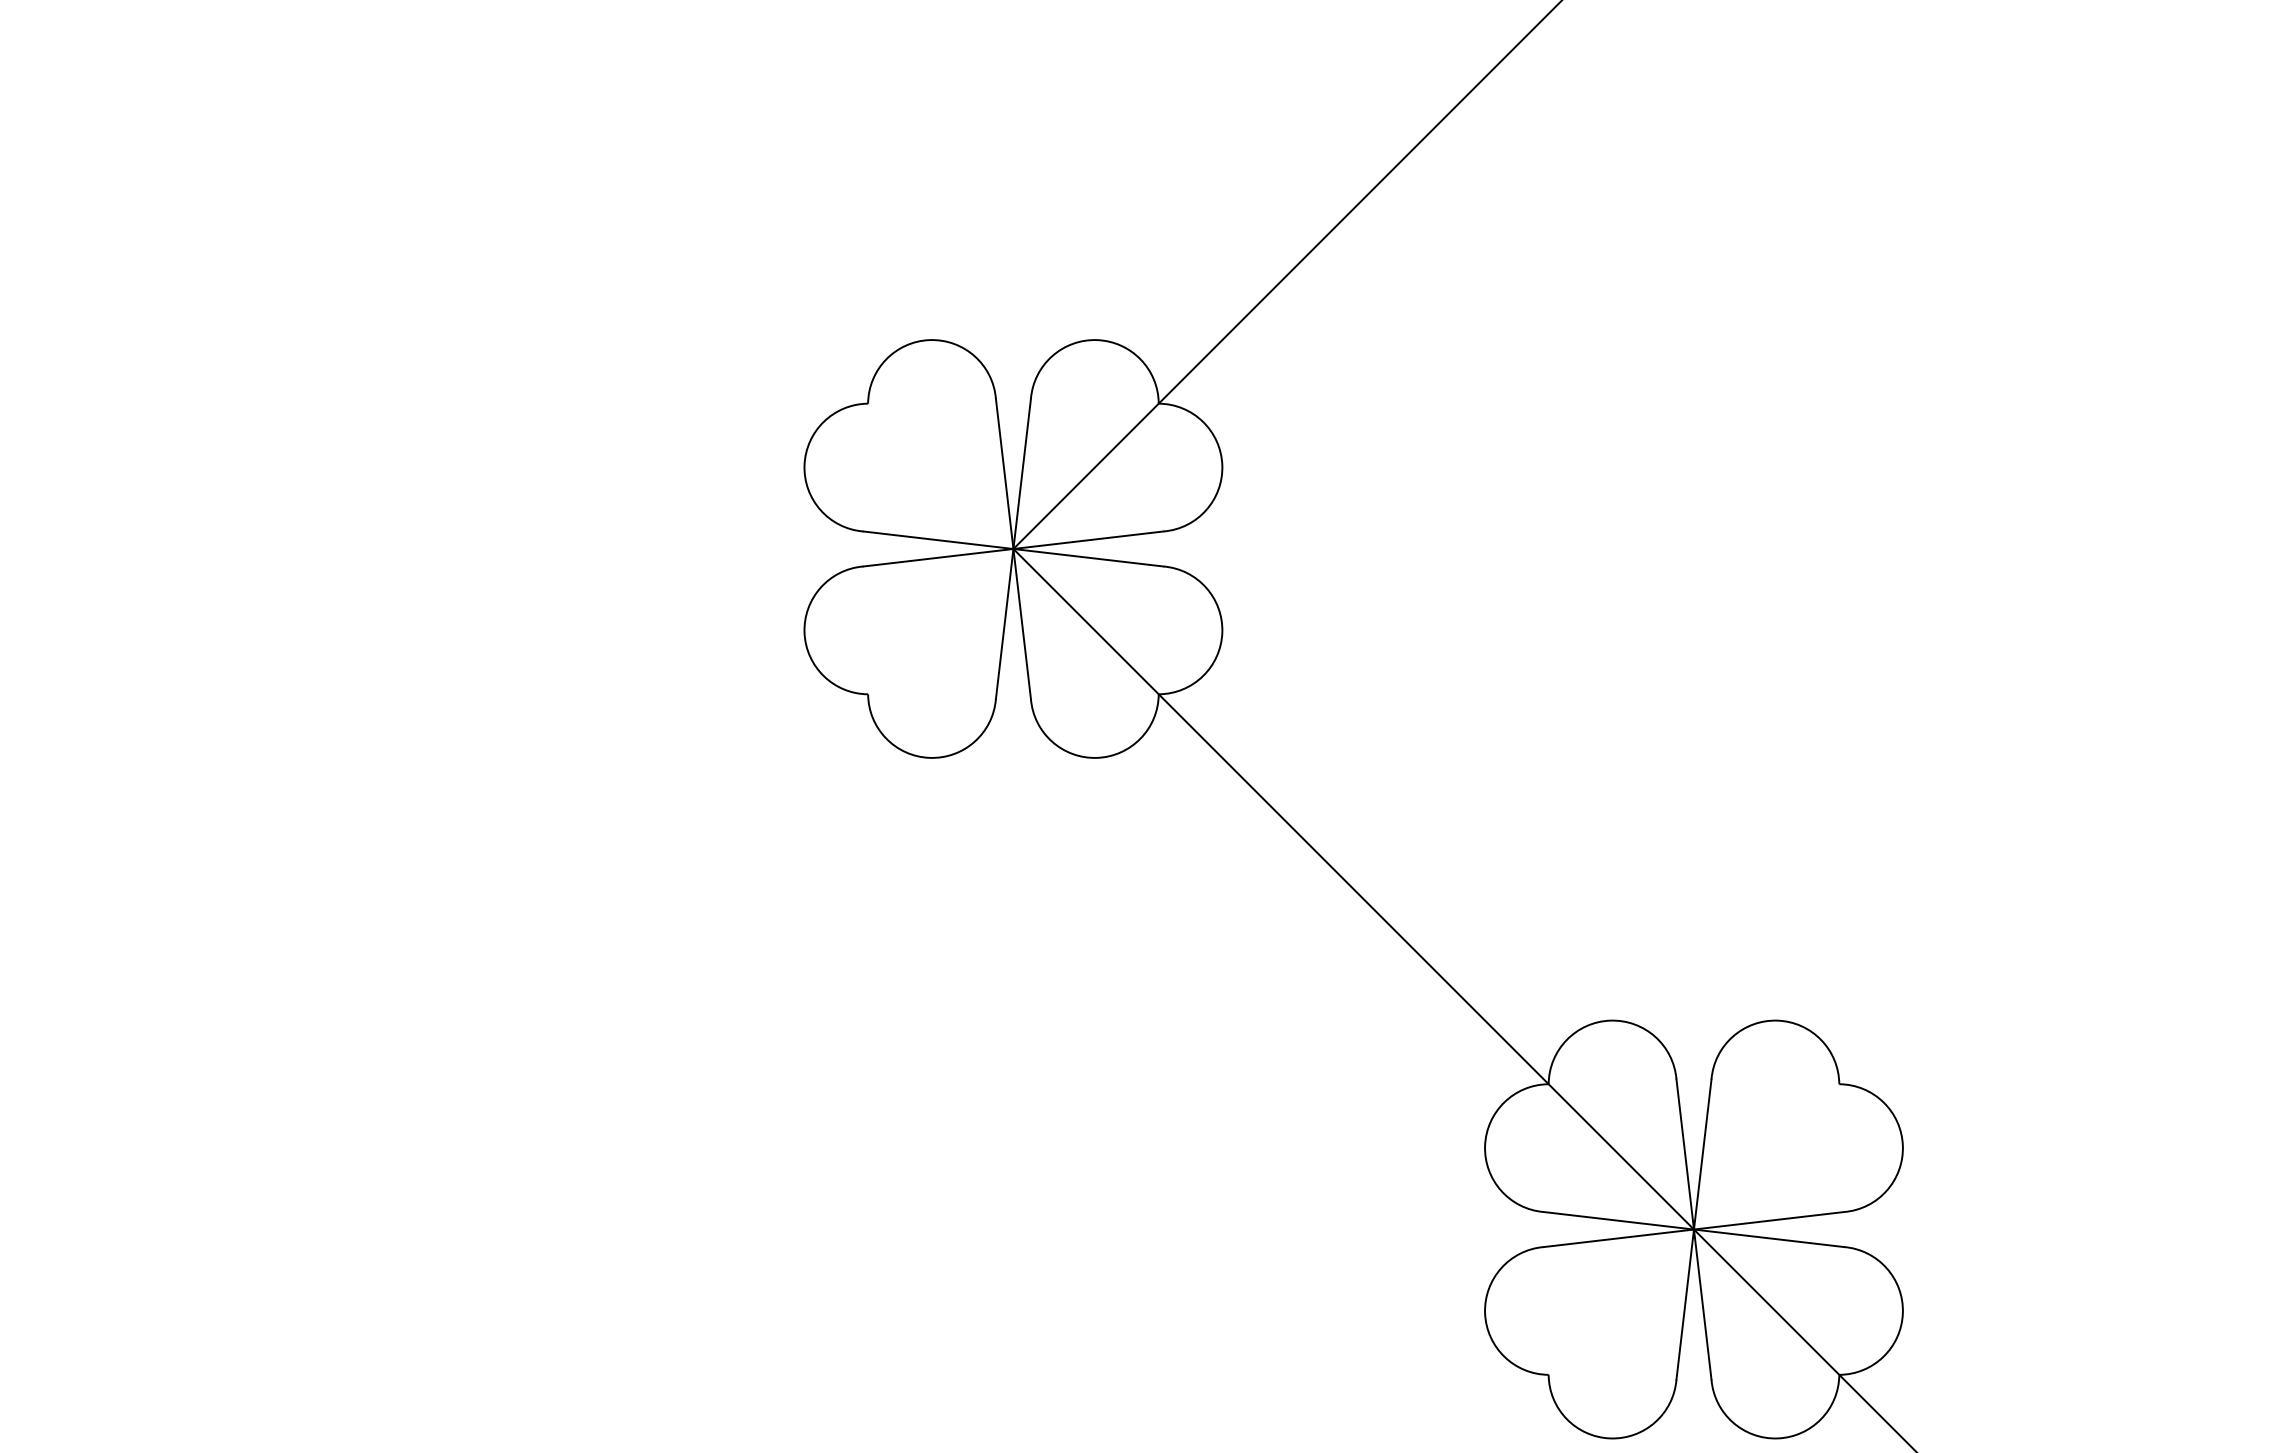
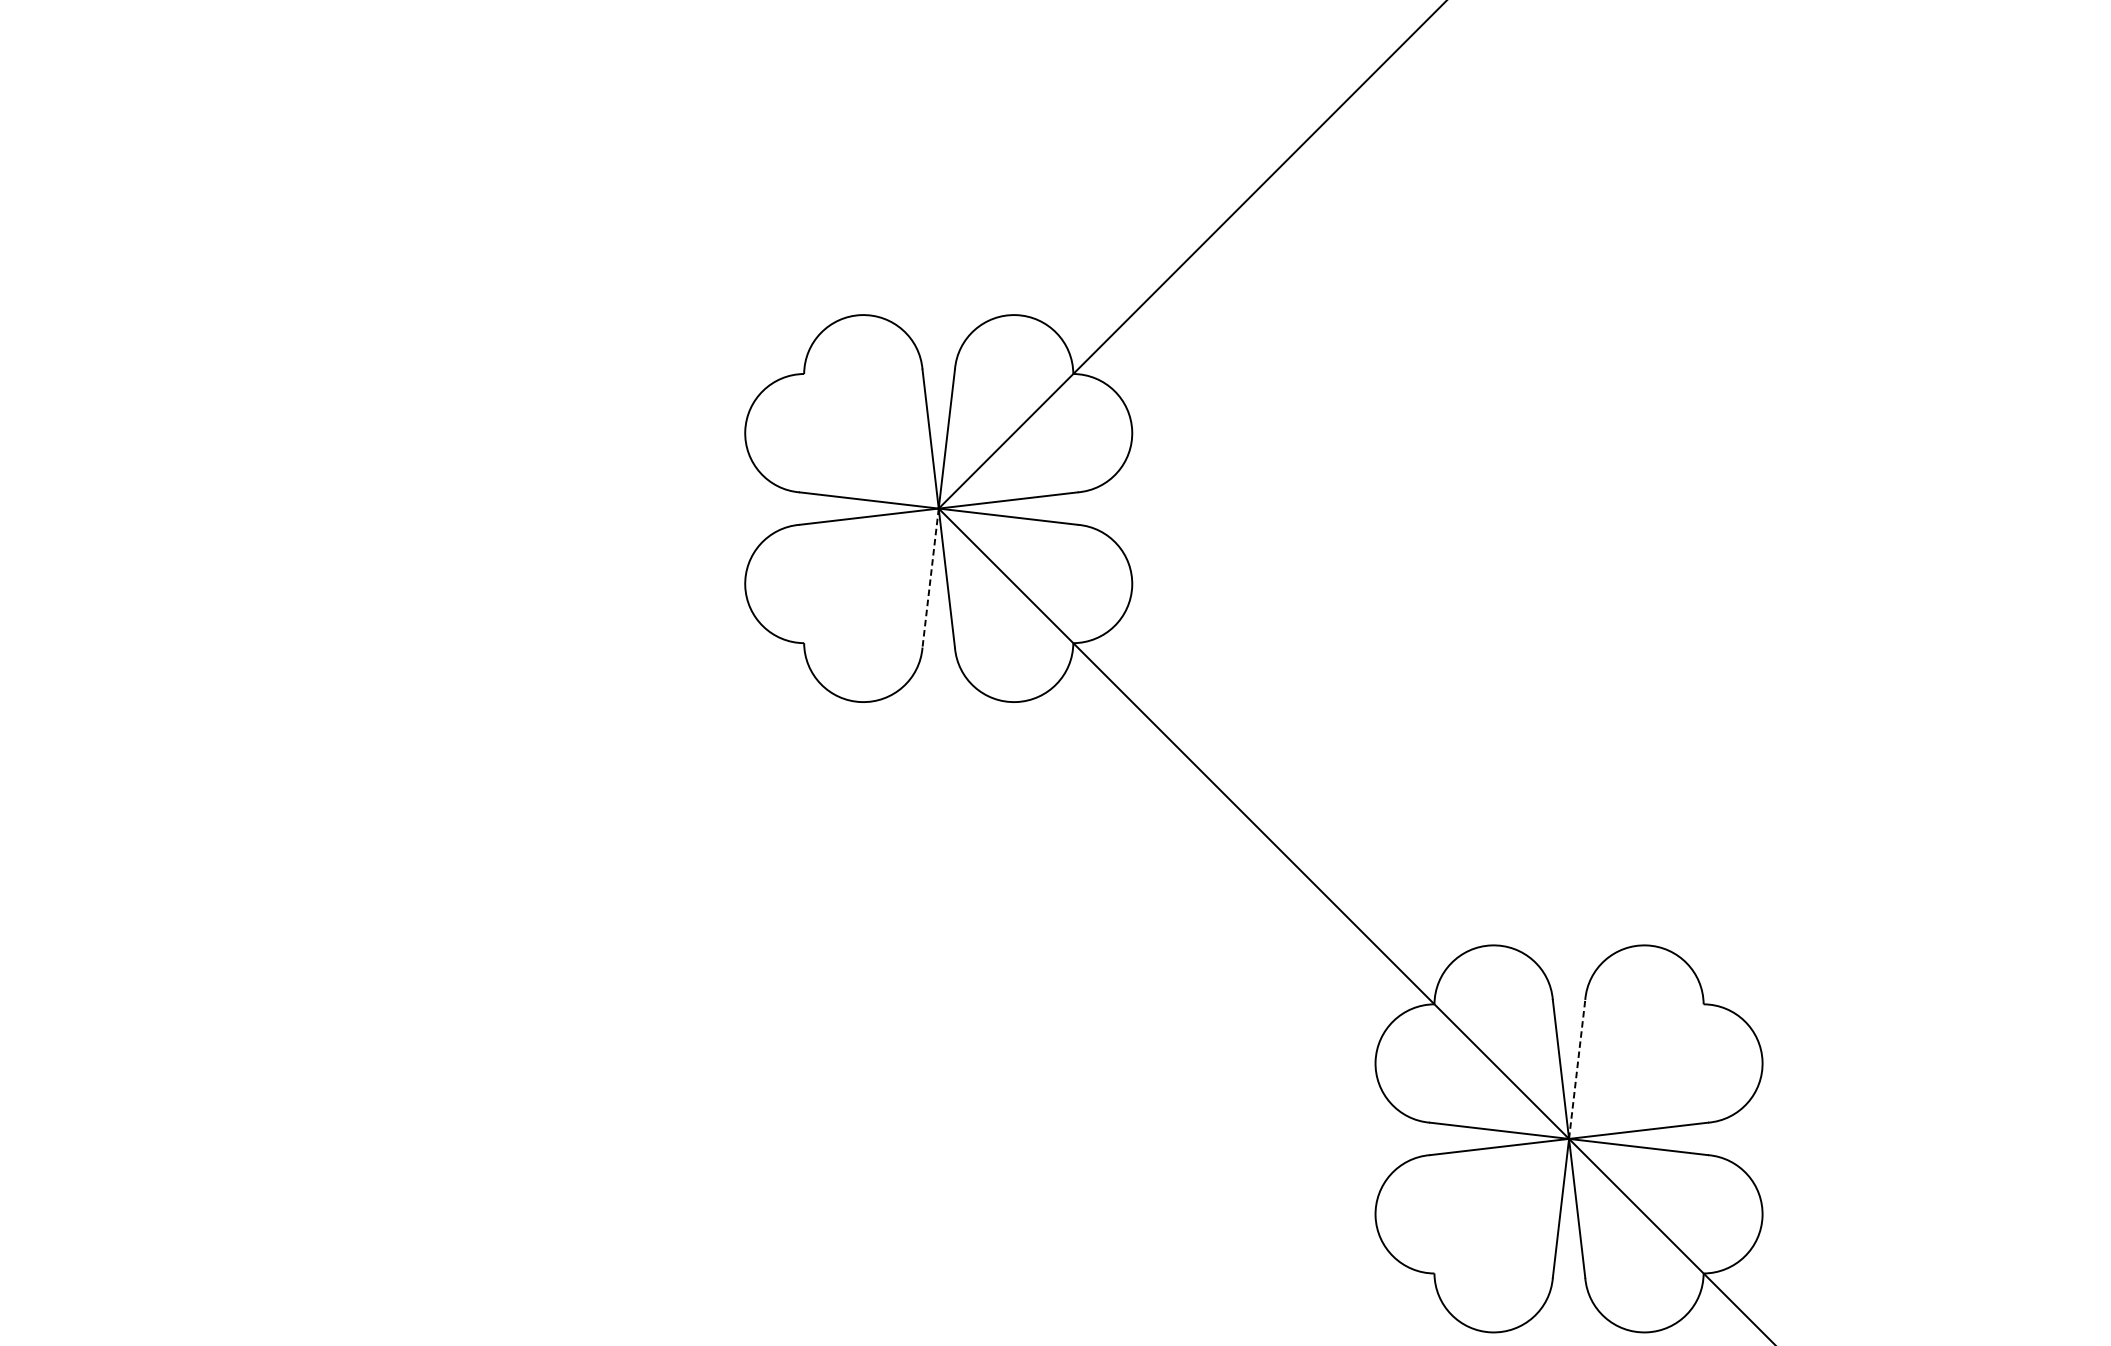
line: (1004, 624) -> (930, 578), solid -> dashed
line: (1702, 1154) -> (1576, 1069), solid -> dashed

